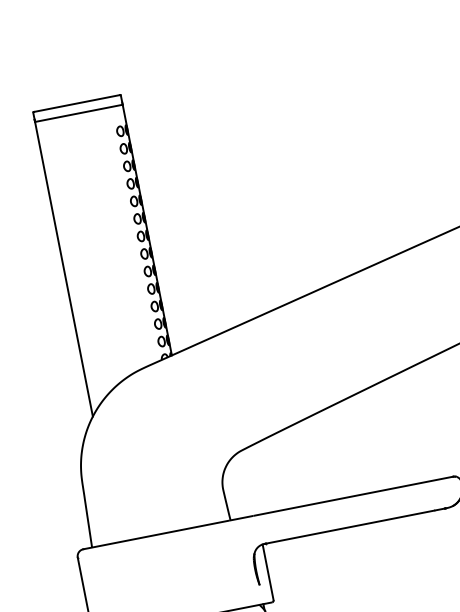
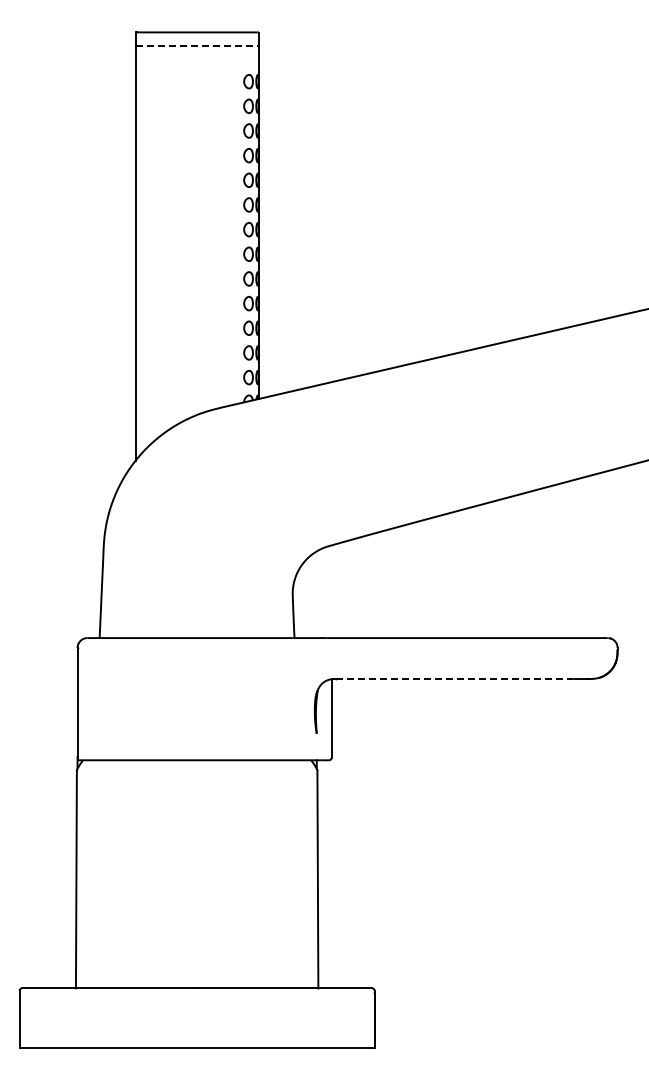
line: (79, 113) -> (197, 46), solid -> dashed
line: (350, 527) -> (455, 679), solid -> dashed

